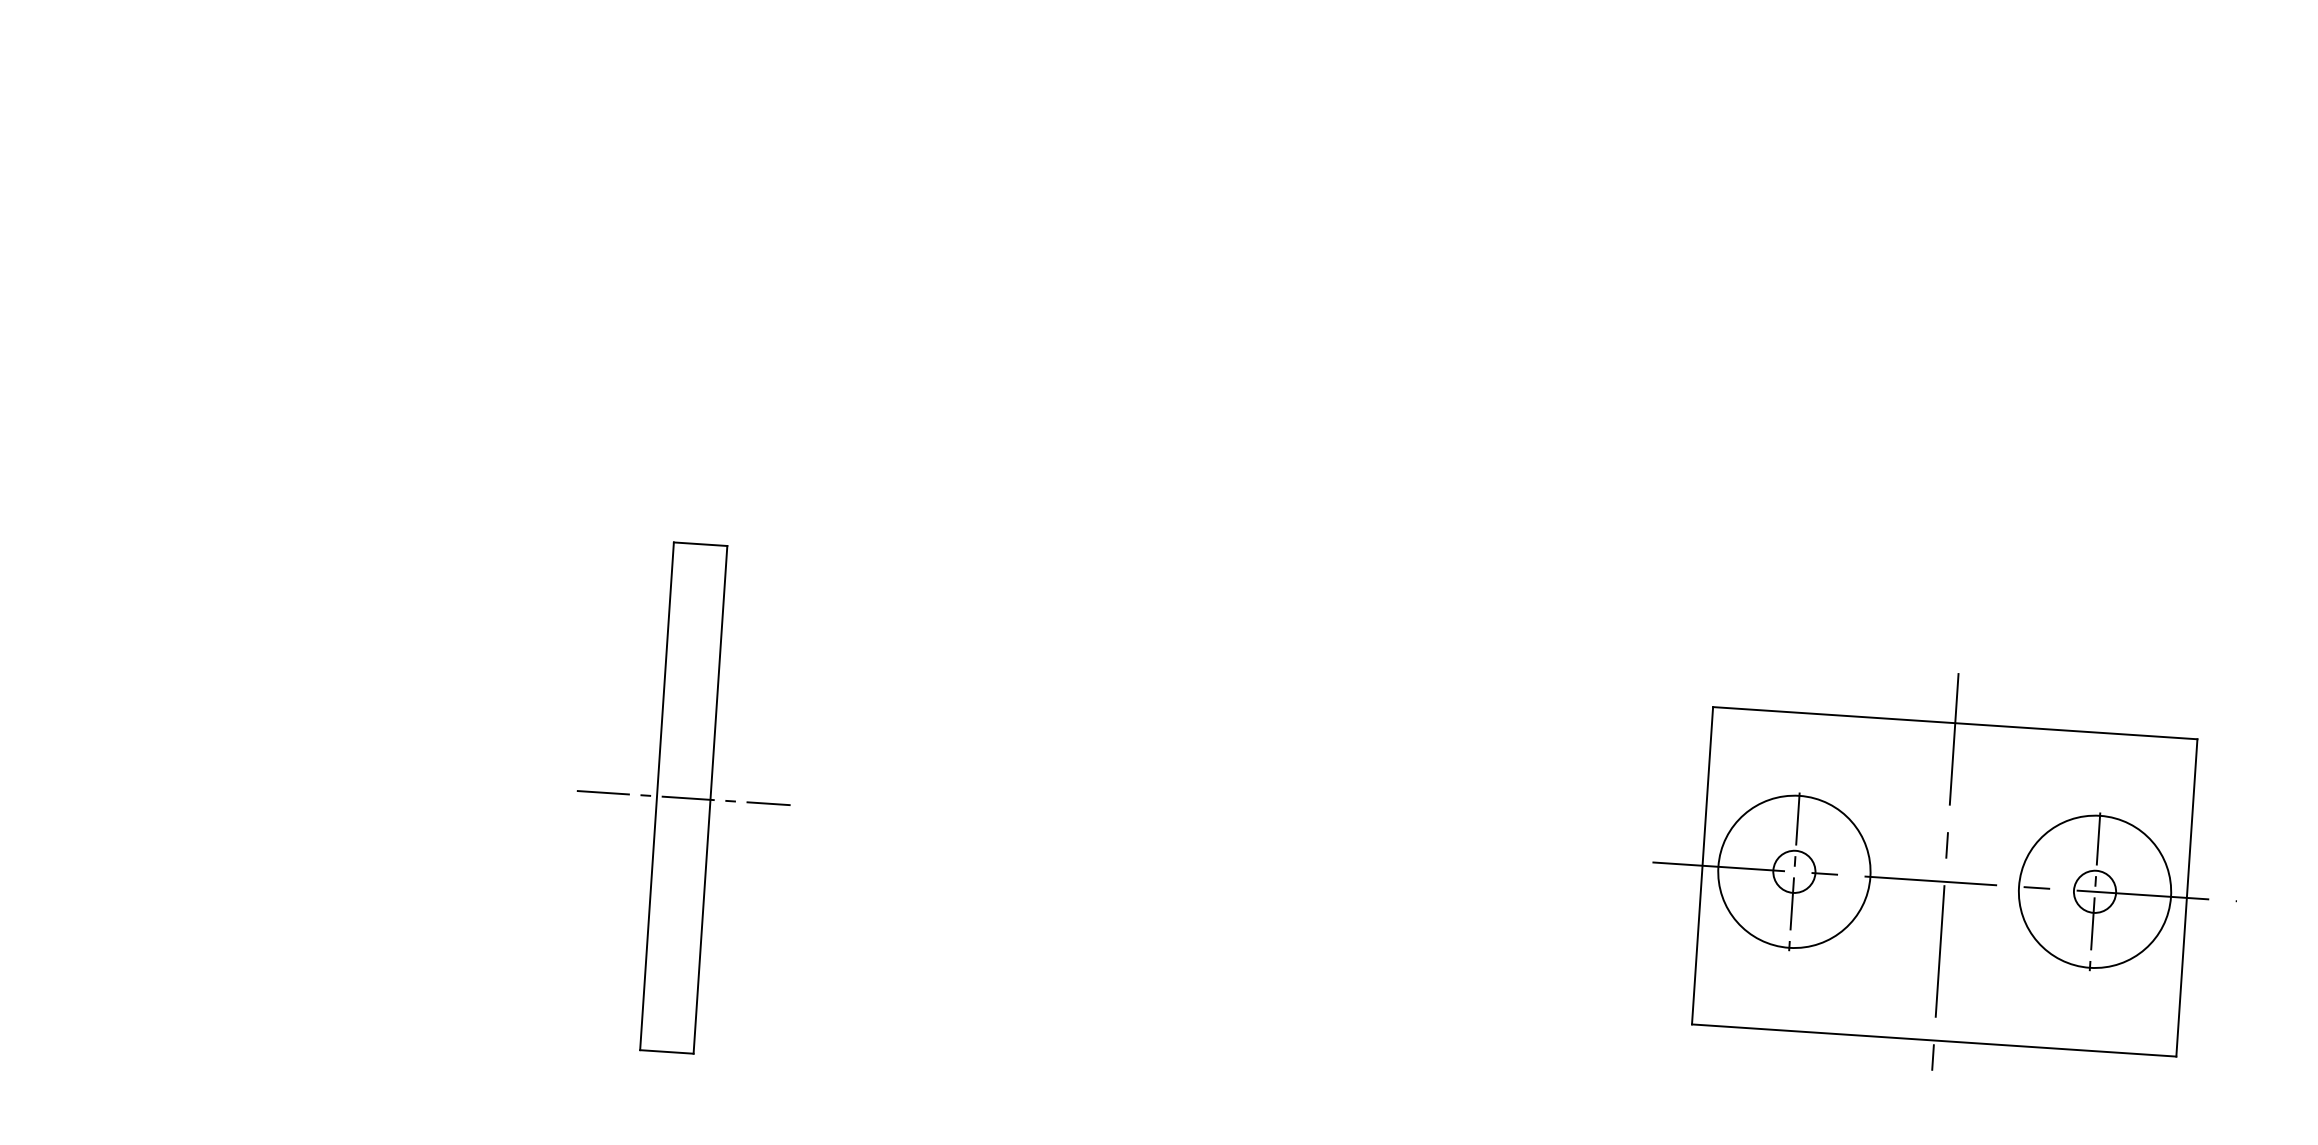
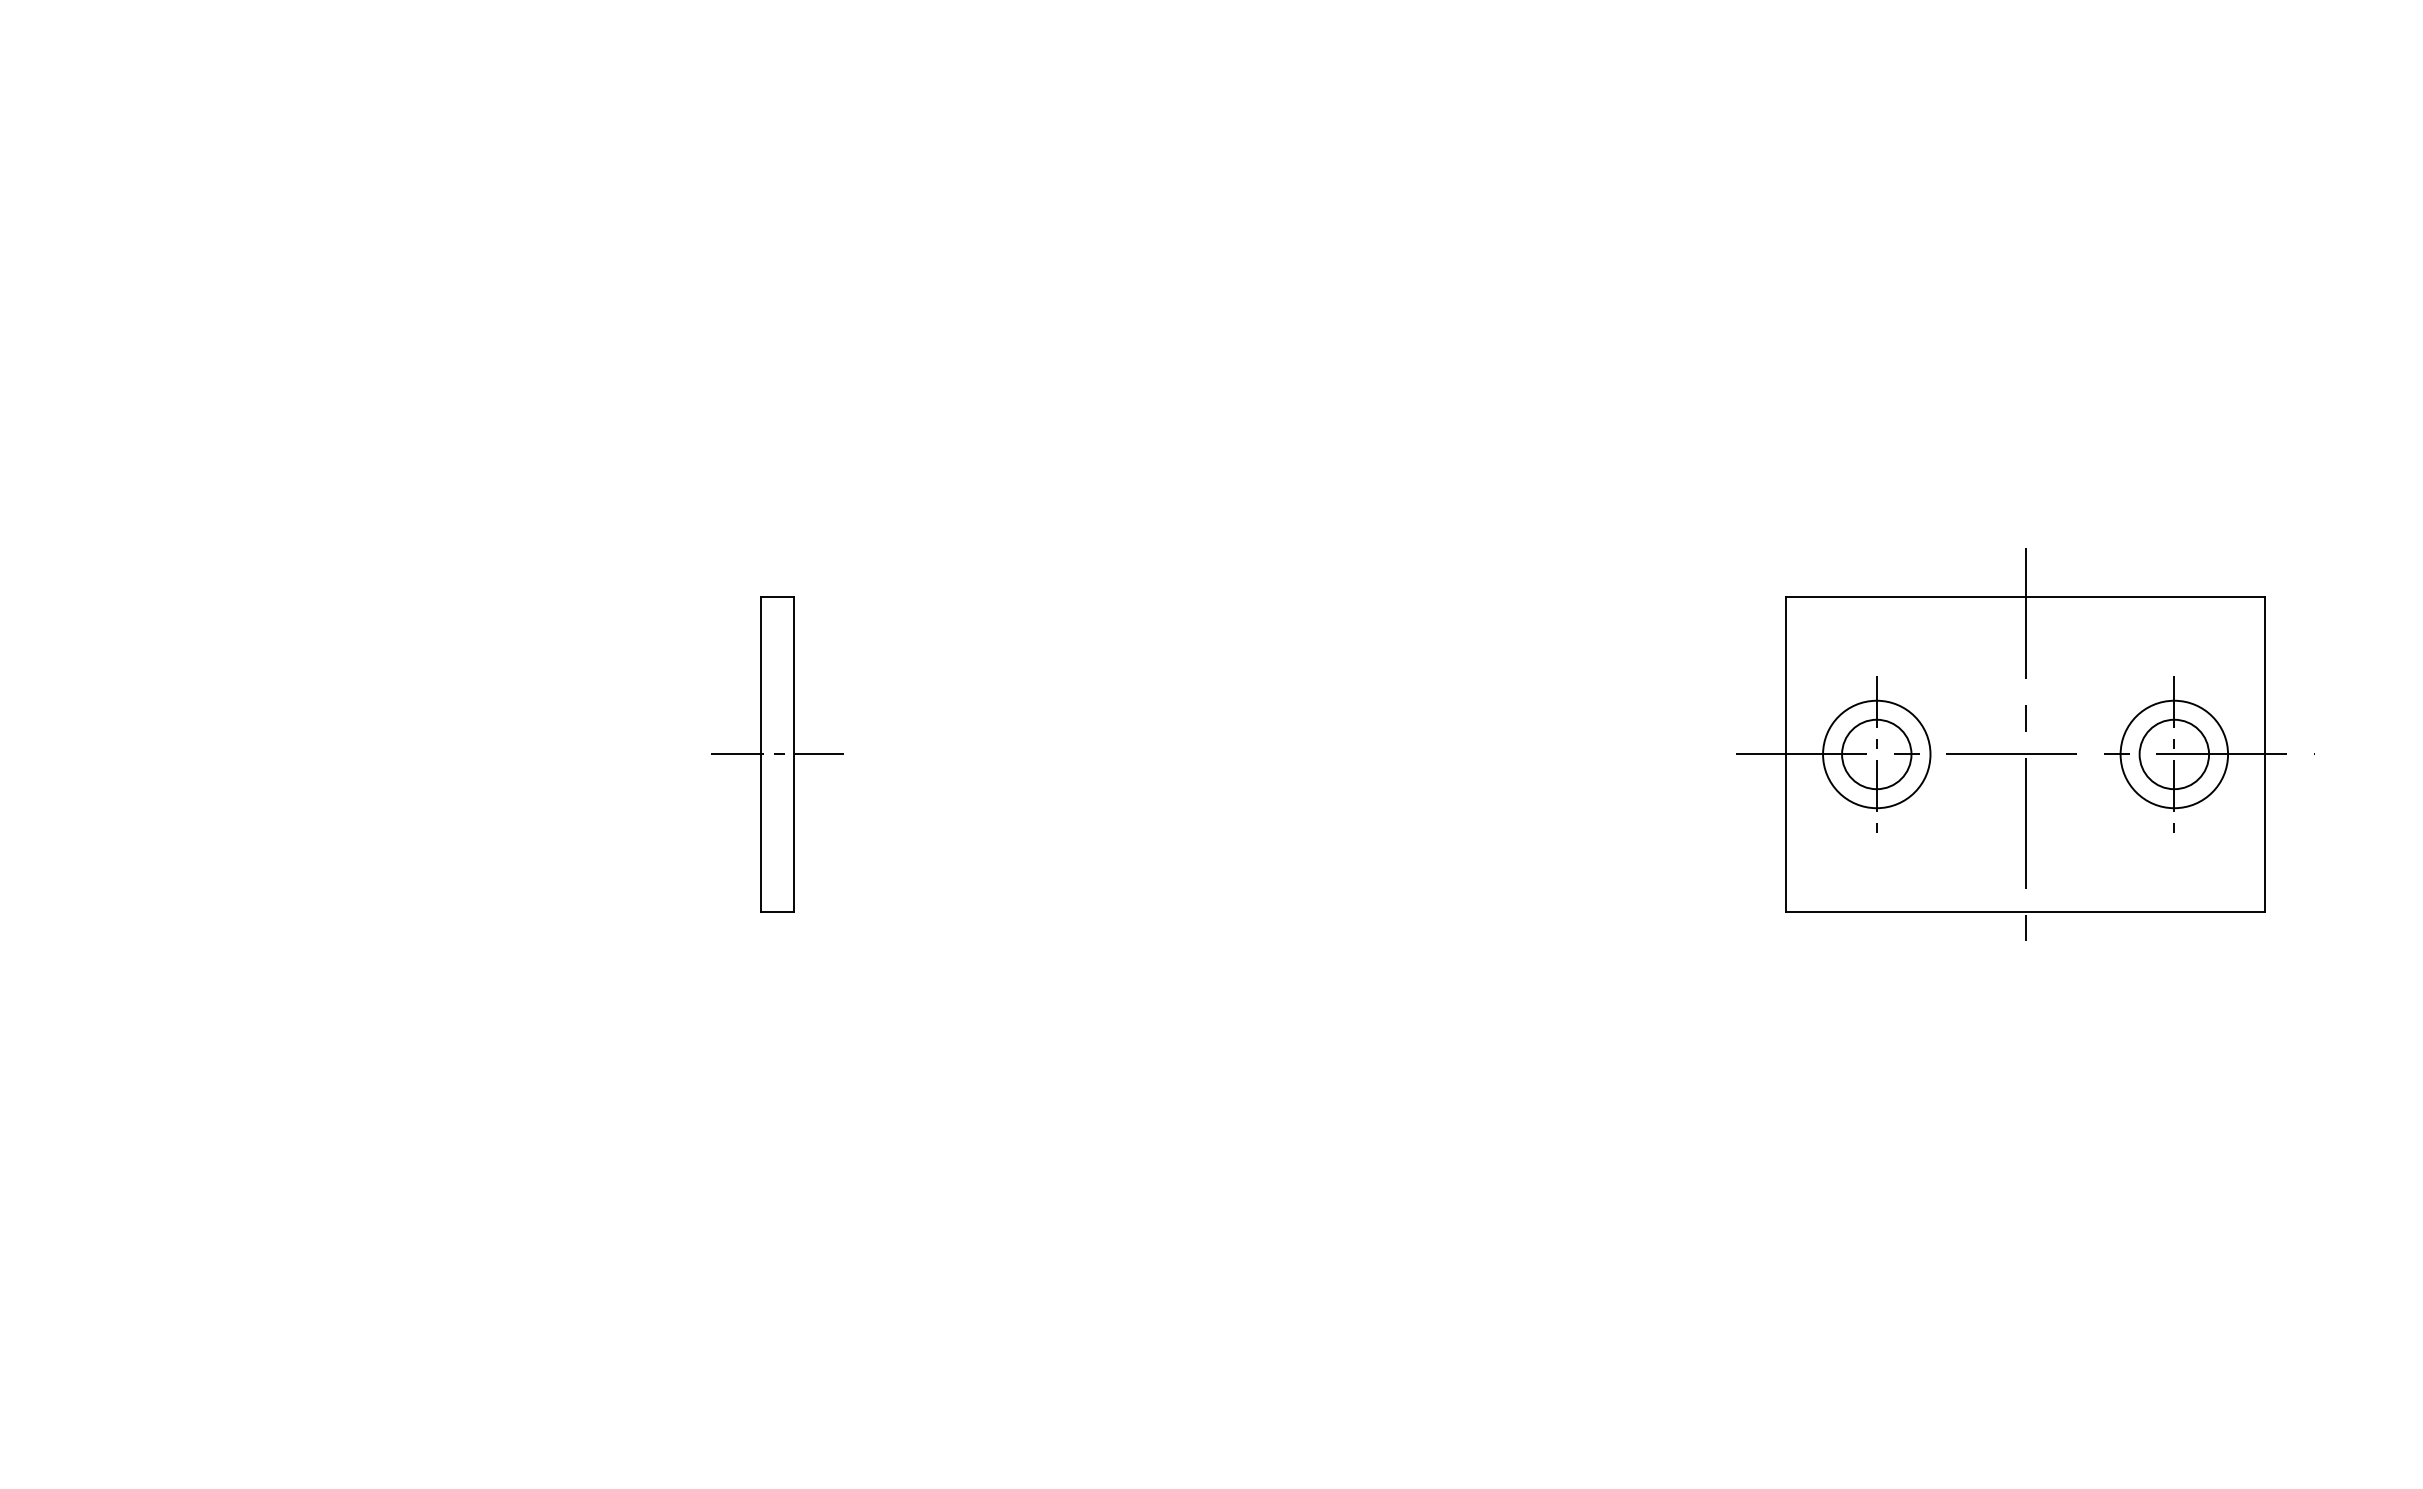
part: (683, 798) -> (777, 754), size x0.62
circle: (1794, 871) -> (1876, 754), size x0.71
circle: (1794, 871) -> (1876, 754), size x1.67
circle: (2095, 891) -> (2174, 754), size x0.71
circle: (2095, 891) -> (2174, 754), size x1.67

